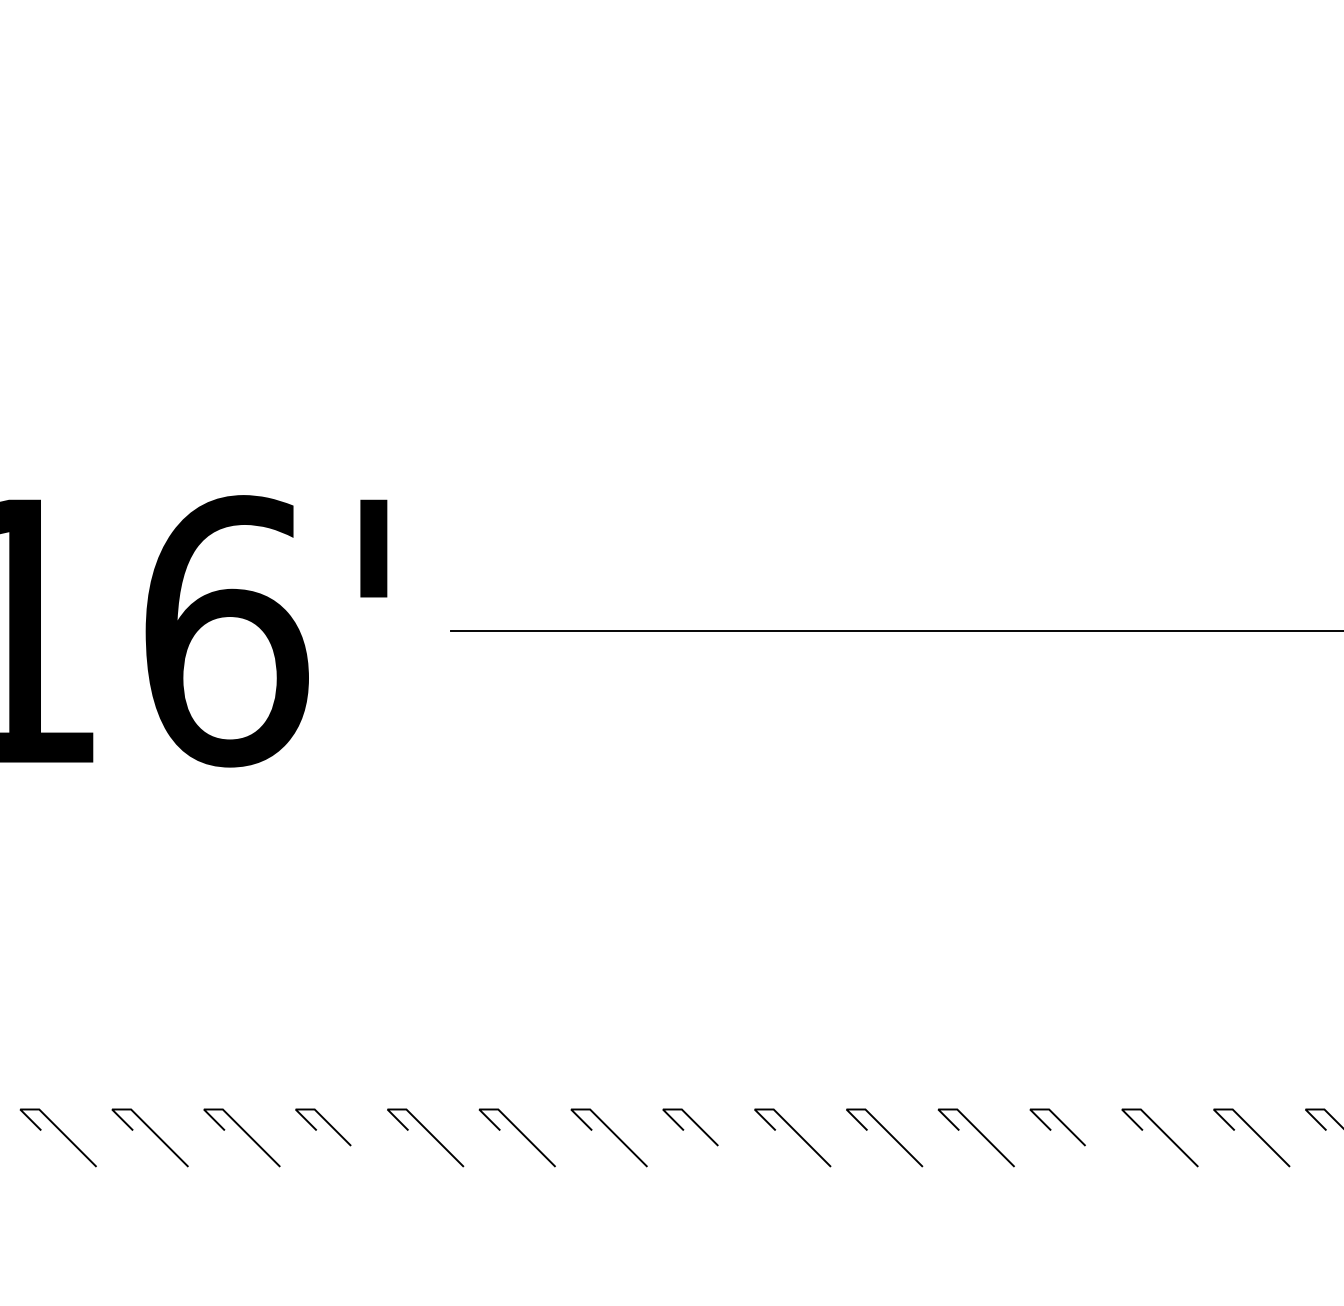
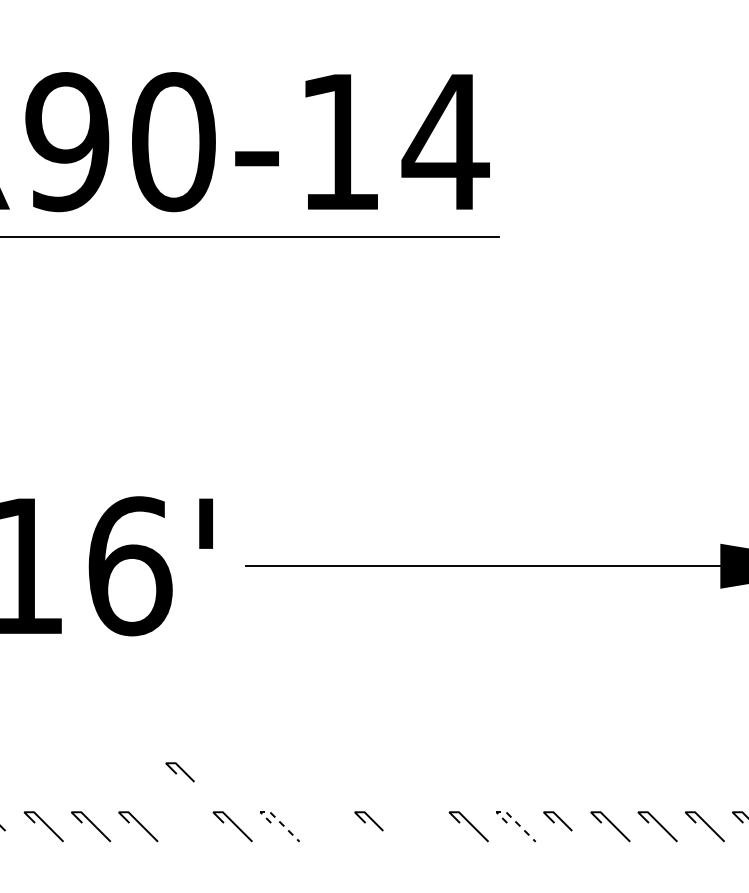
line: (508, 1119) -> (275, 817), solid -> dashed
line: (967, 1119) -> (511, 817), solid -> dashed
line: (318, 1129) -> (177, 773), moved
line: (611, 1133) -> (328, 824), removed
line: (794, 1133) -> (422, 824), removed

